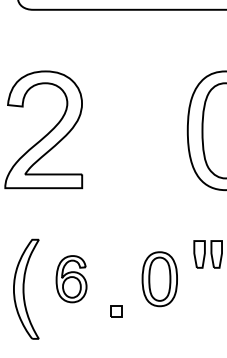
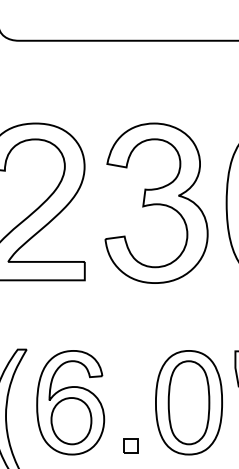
part: (135, 130) -> (156, 202), added
part: (71, 278) -> (70, 401), size x1.67
part: (159, 278) -> (188, 401), size x1.43

